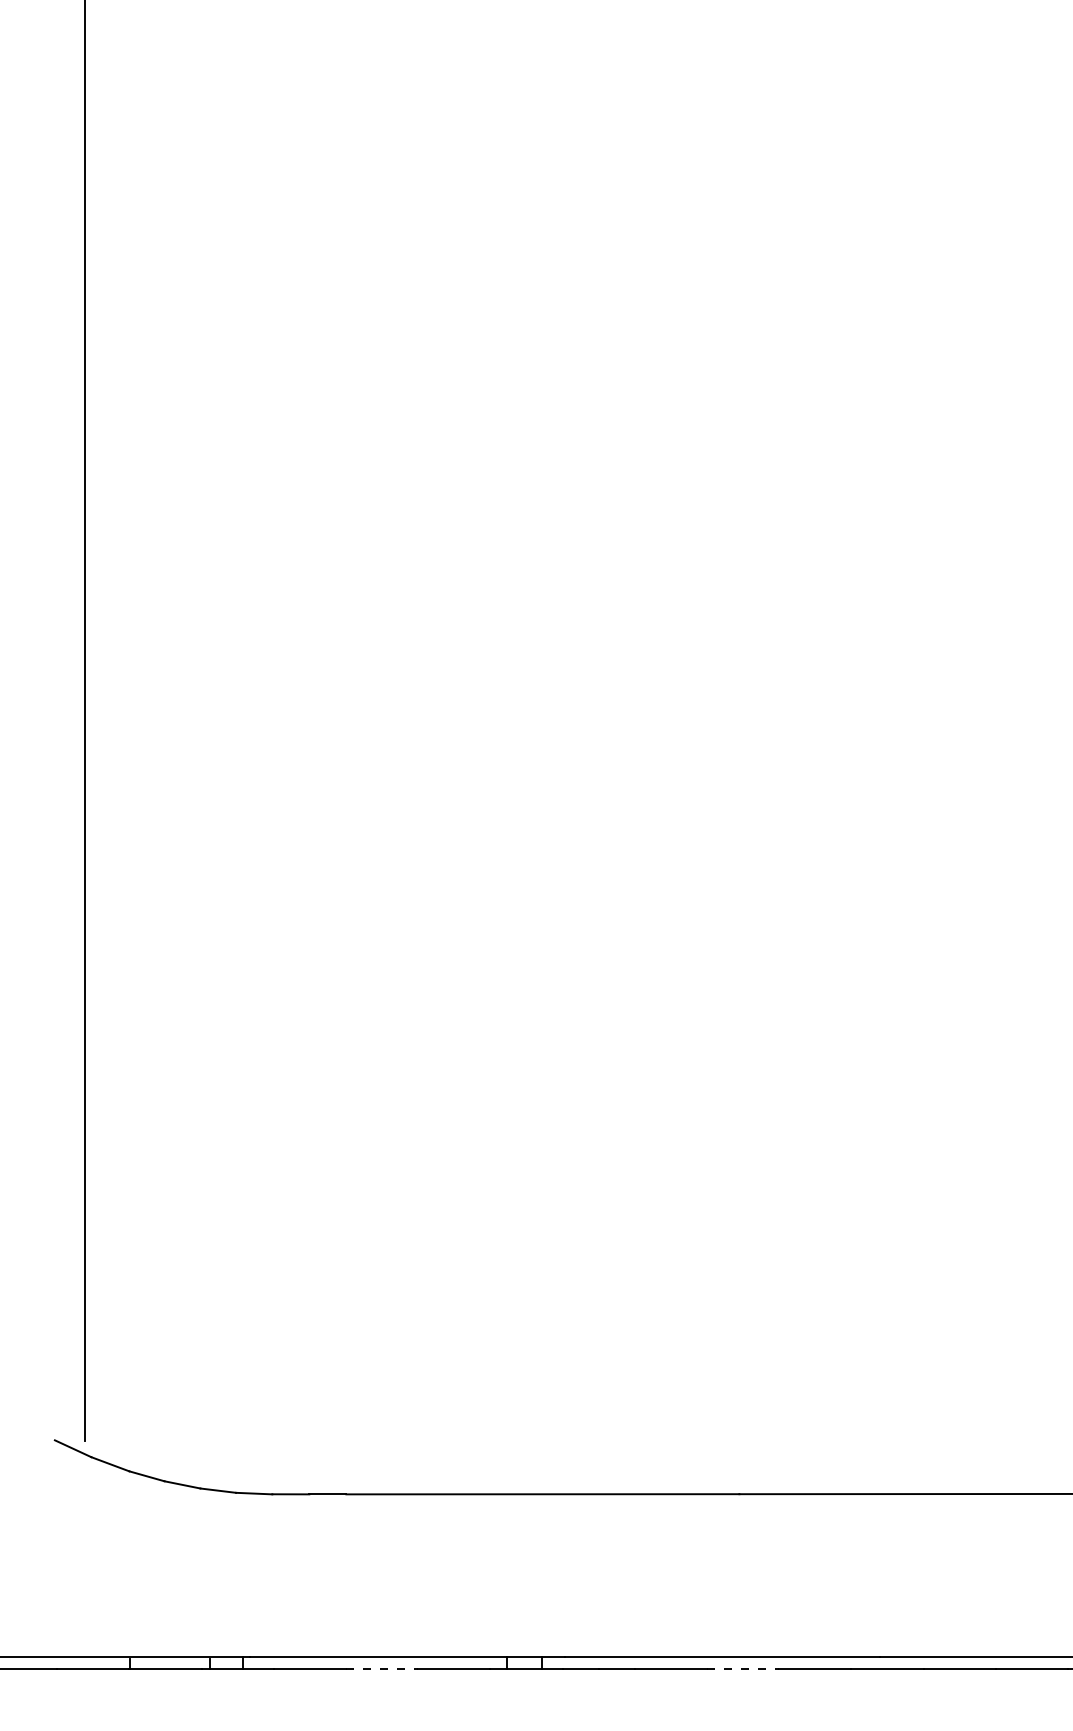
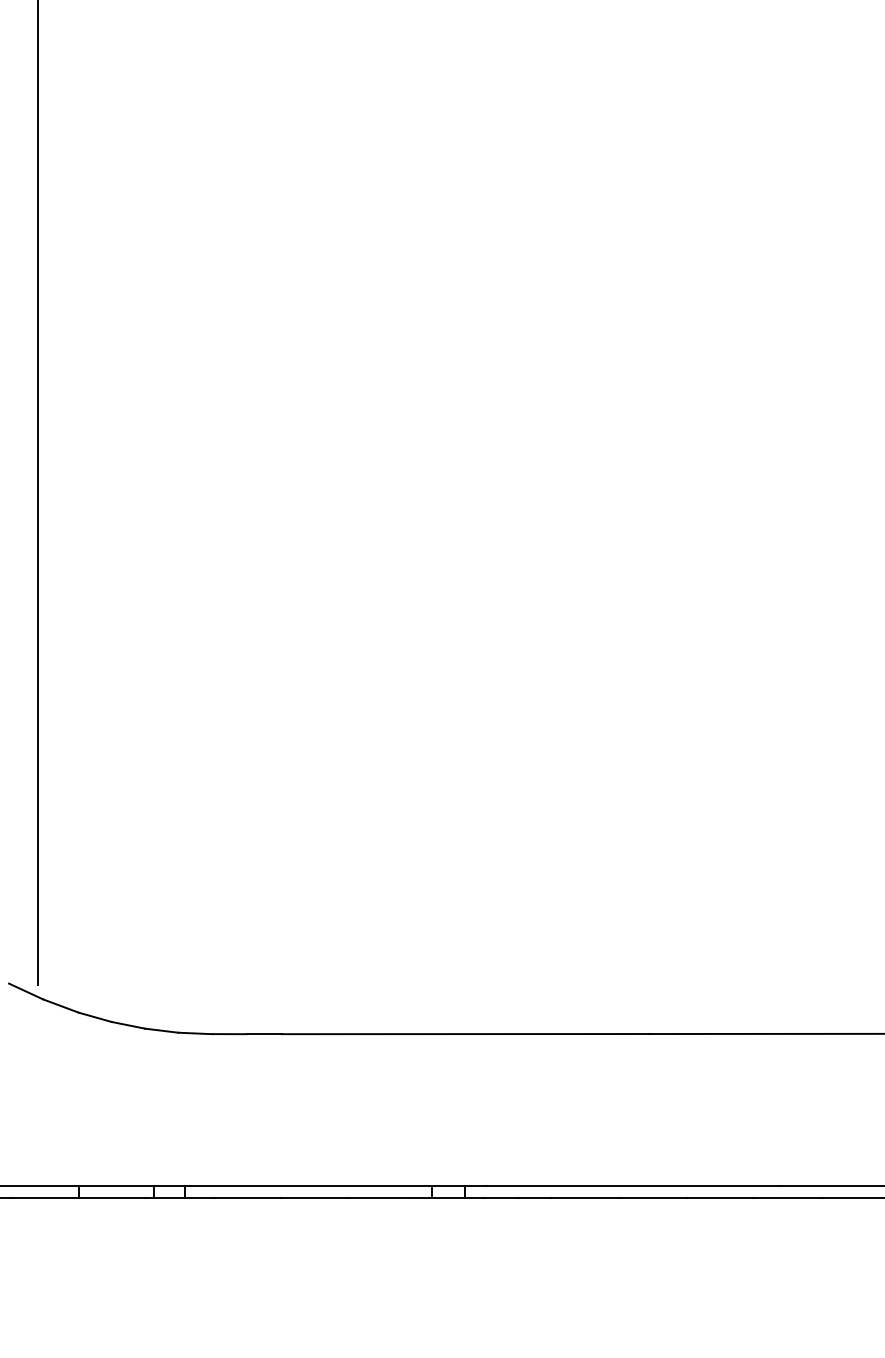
line: (382, 1669) -> (315, 1197), dashed -> solid
line: (743, 1669) -> (653, 1197), dashed -> solid

